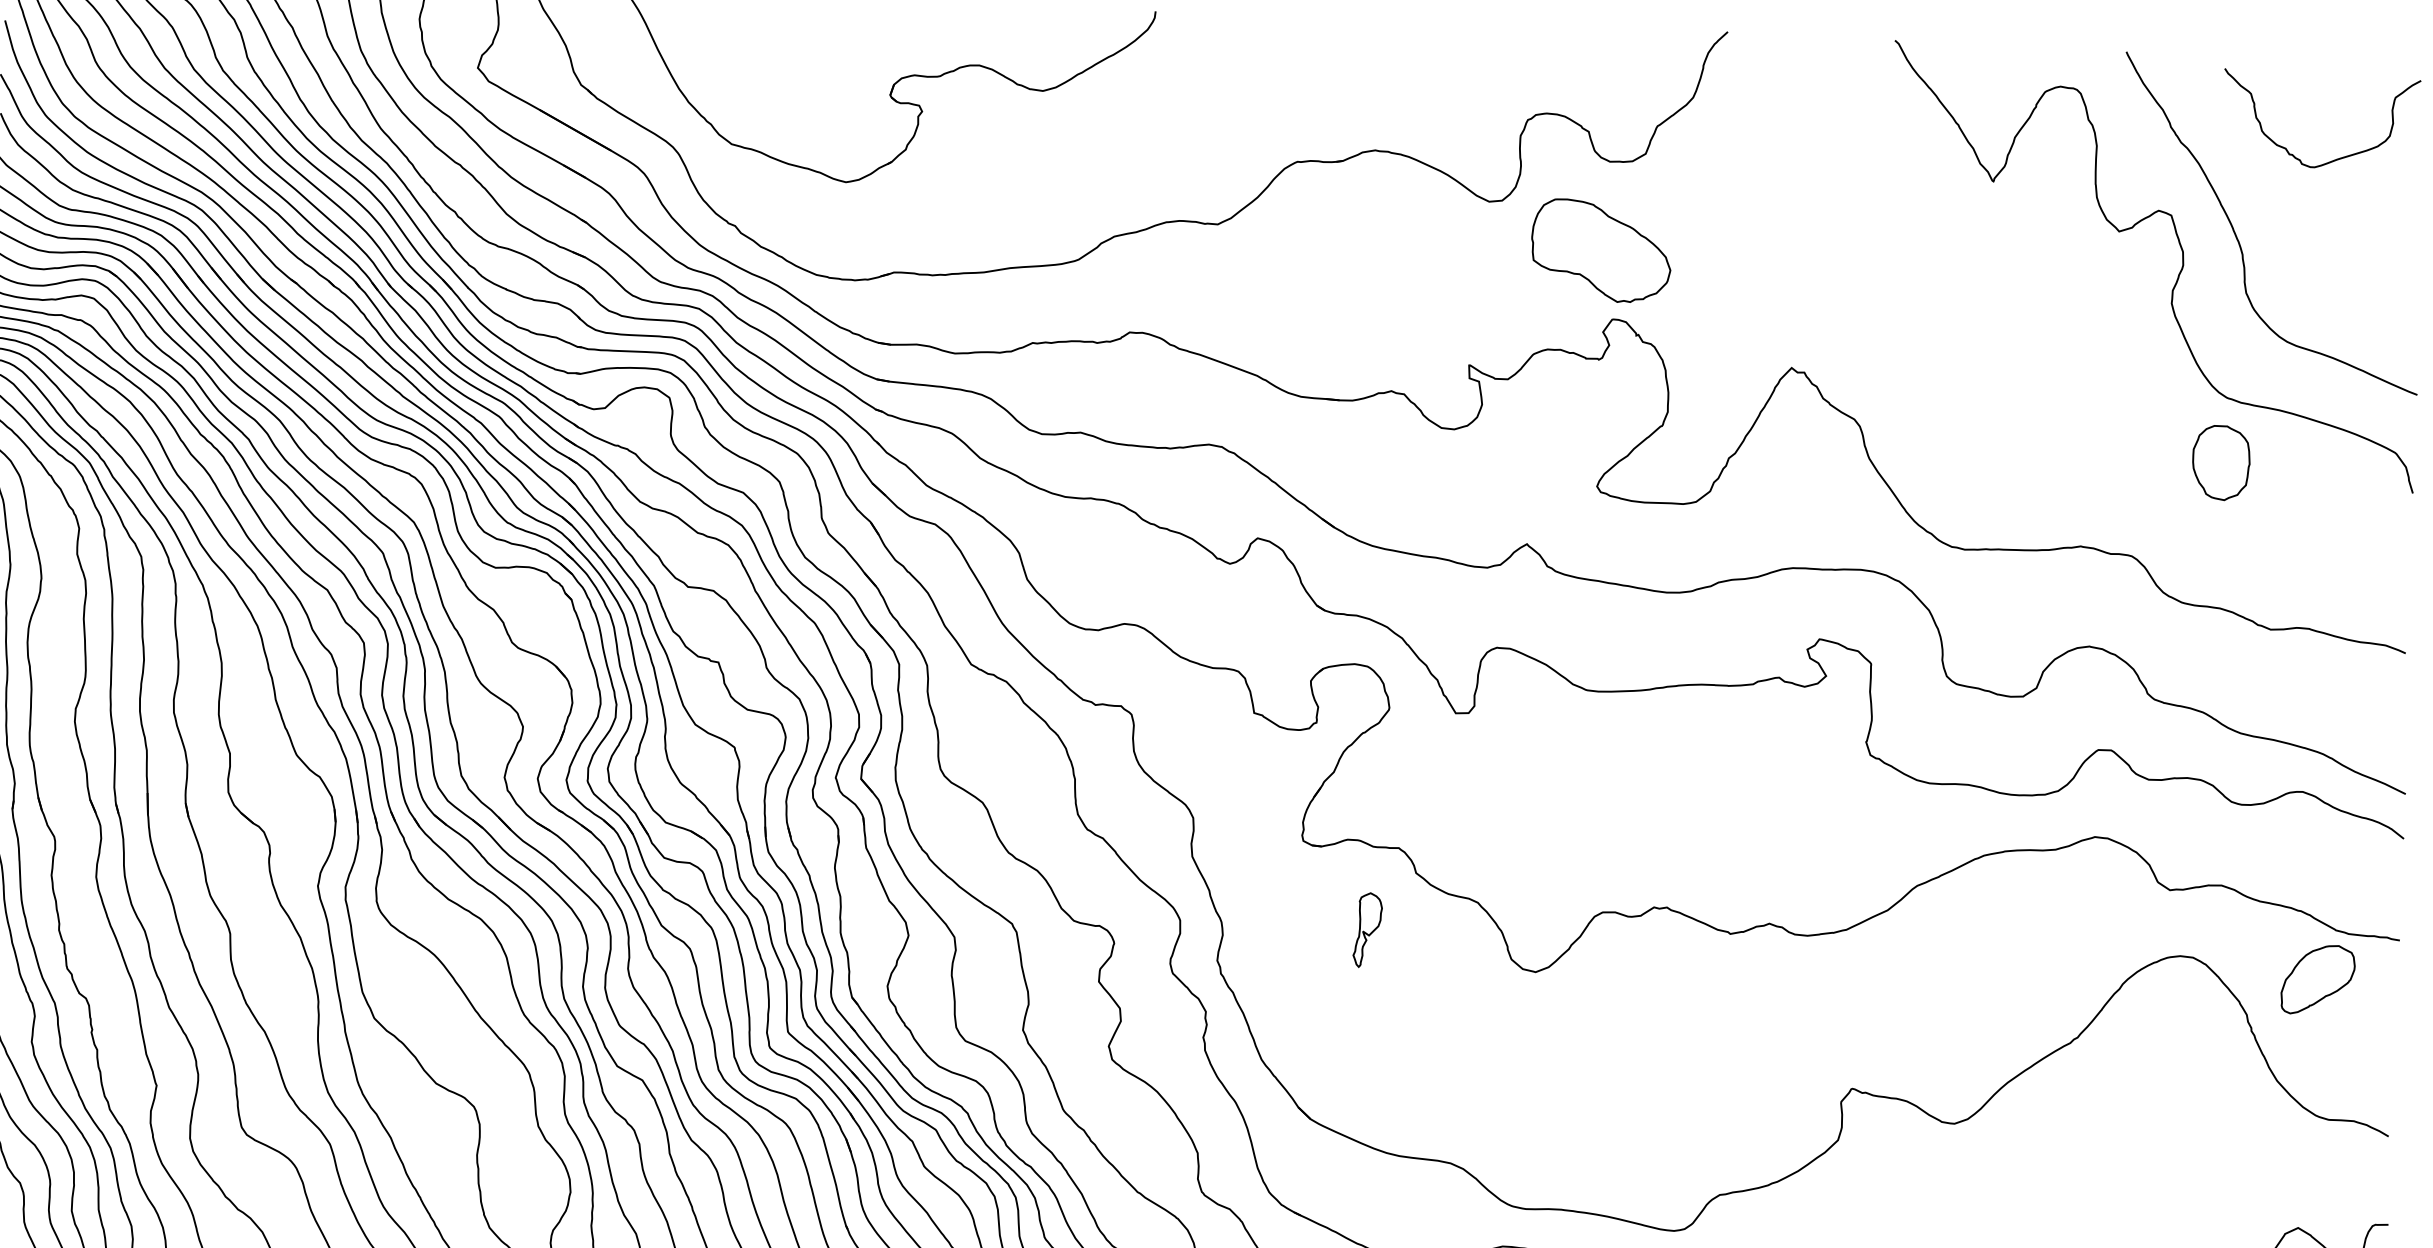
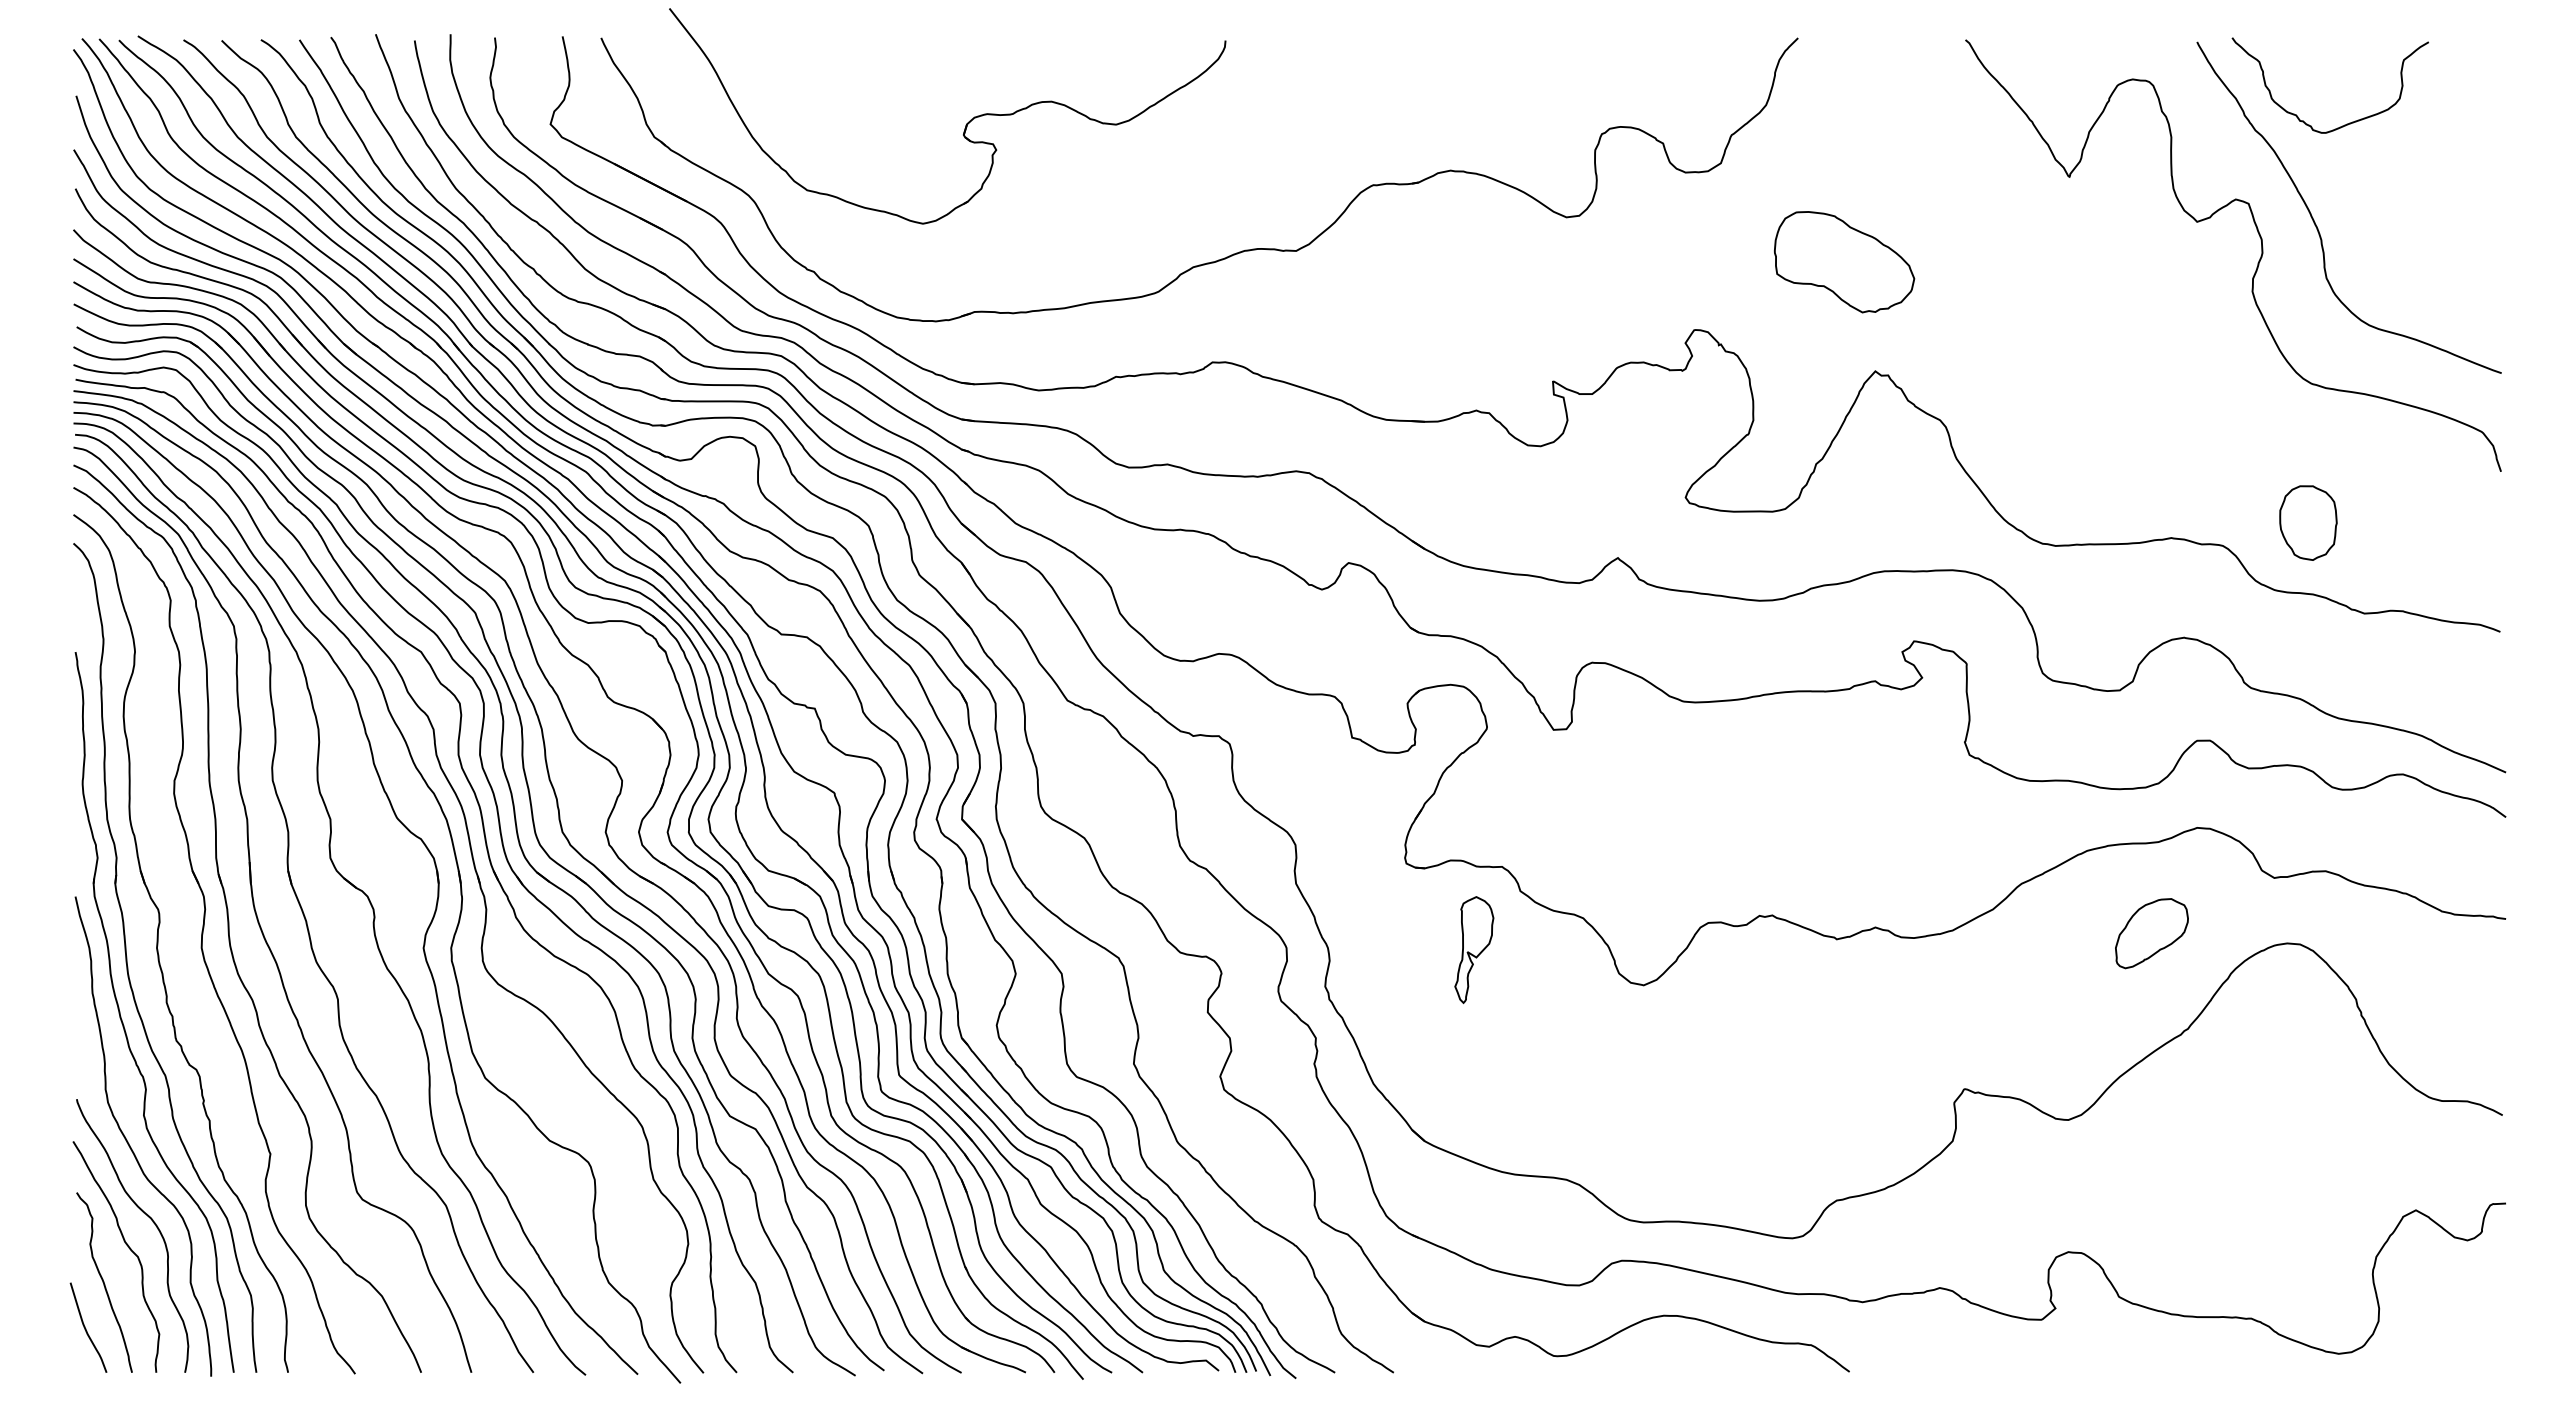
curve: (2335, 158) -> (2346, 123), moved
part: (1601, 251) -> (1844, 262), moved
part: (2221, 462) -> (2308, 522), moved
part: (1367, 930) -> (1474, 950), size x1.43
part: (2317, 979) -> (2151, 933), moved

